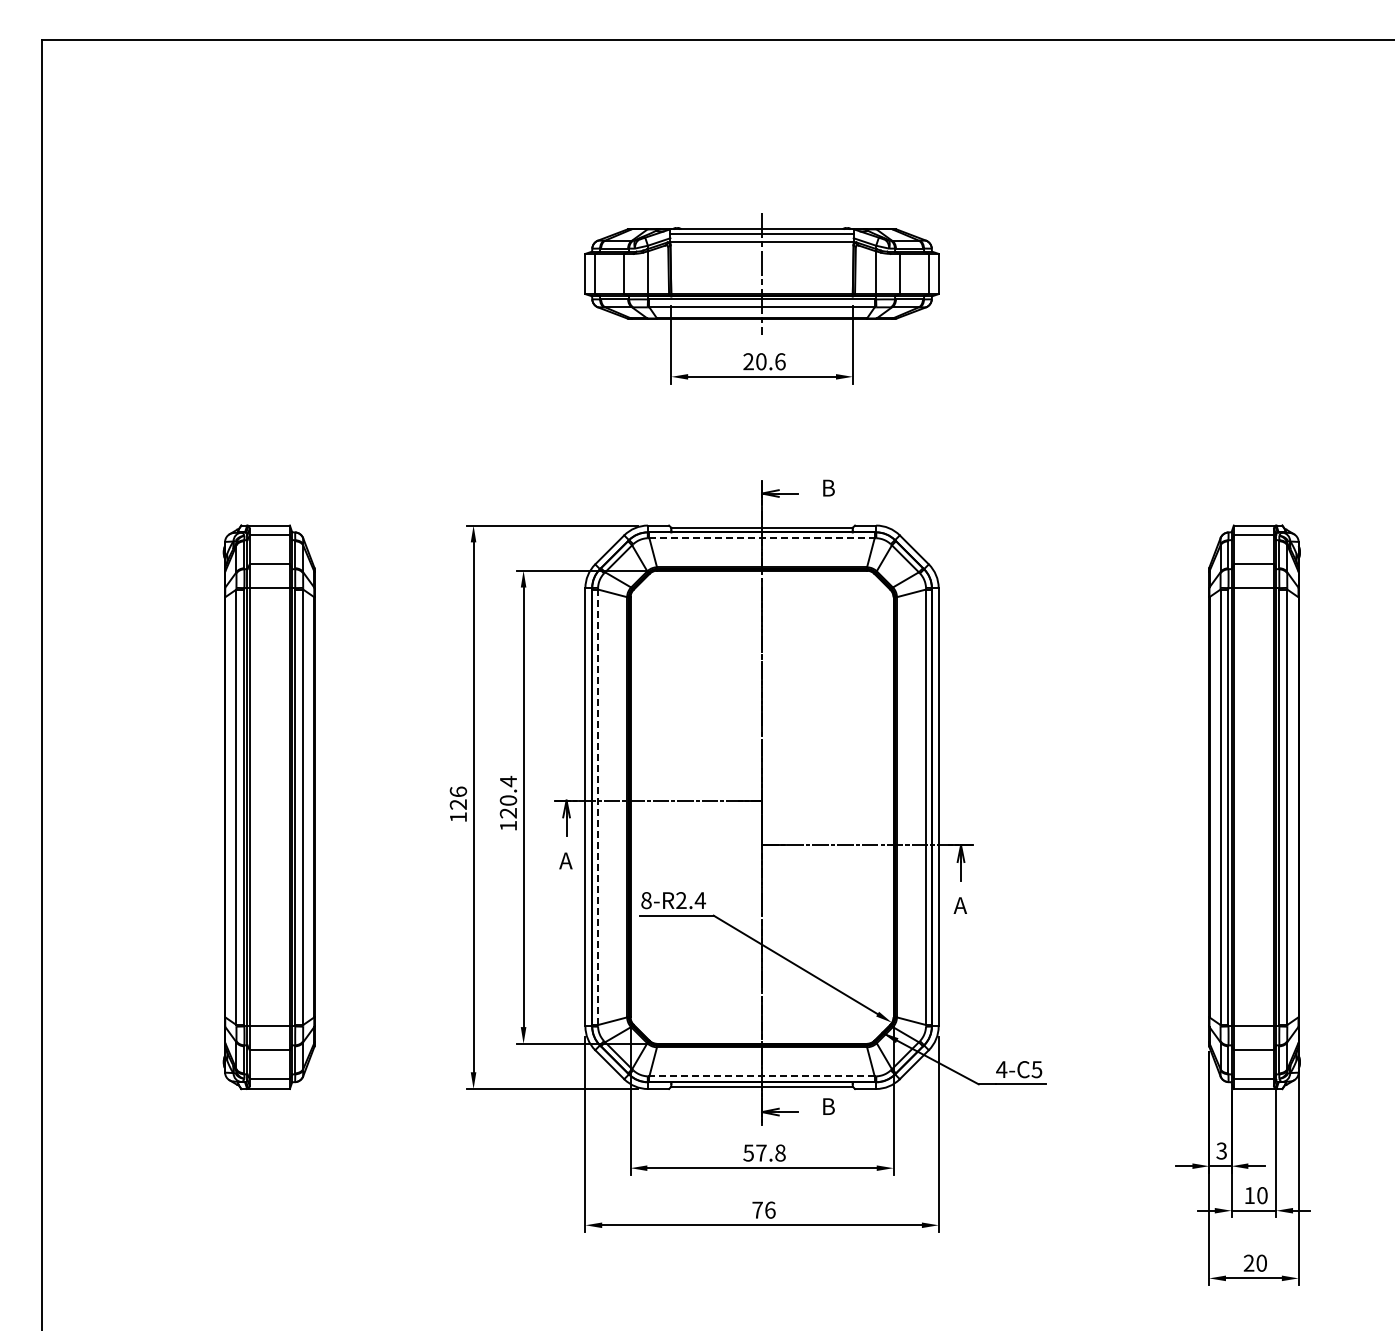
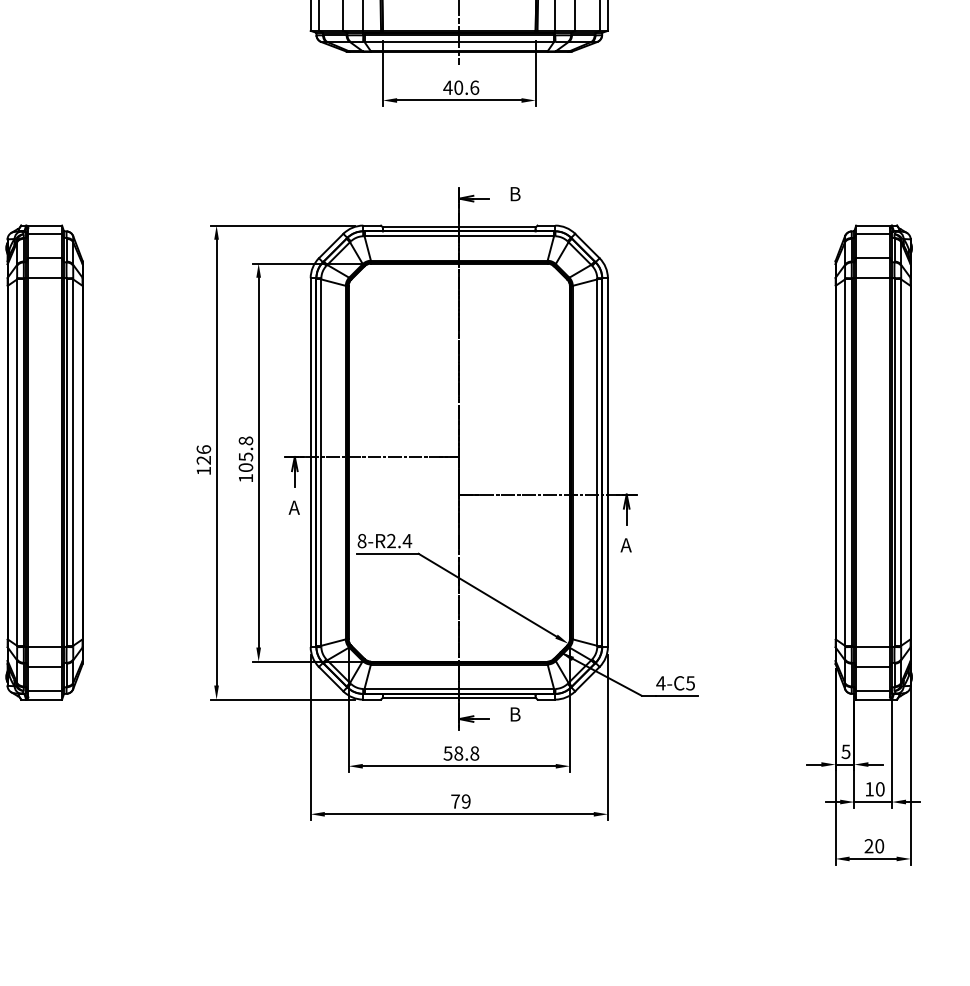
text: (748, 361) -> (447, 87), 20.6 -> 40.6
line: (762, 538) -> (459, 236), dashed -> solid
text: (508, 796) -> (245, 453), 120.4 -> 105.8
line: (598, 807) -> (321, 462), dashed -> solid
line: (762, 1076) -> (459, 689), dashed -> solid
text: (1221, 1150) -> (845, 751), 3 -> 5
text: (761, 1152) -> (458, 753), 57.8 -> 58.8
text: (770, 1209) -> (466, 800), 76 -> 79

